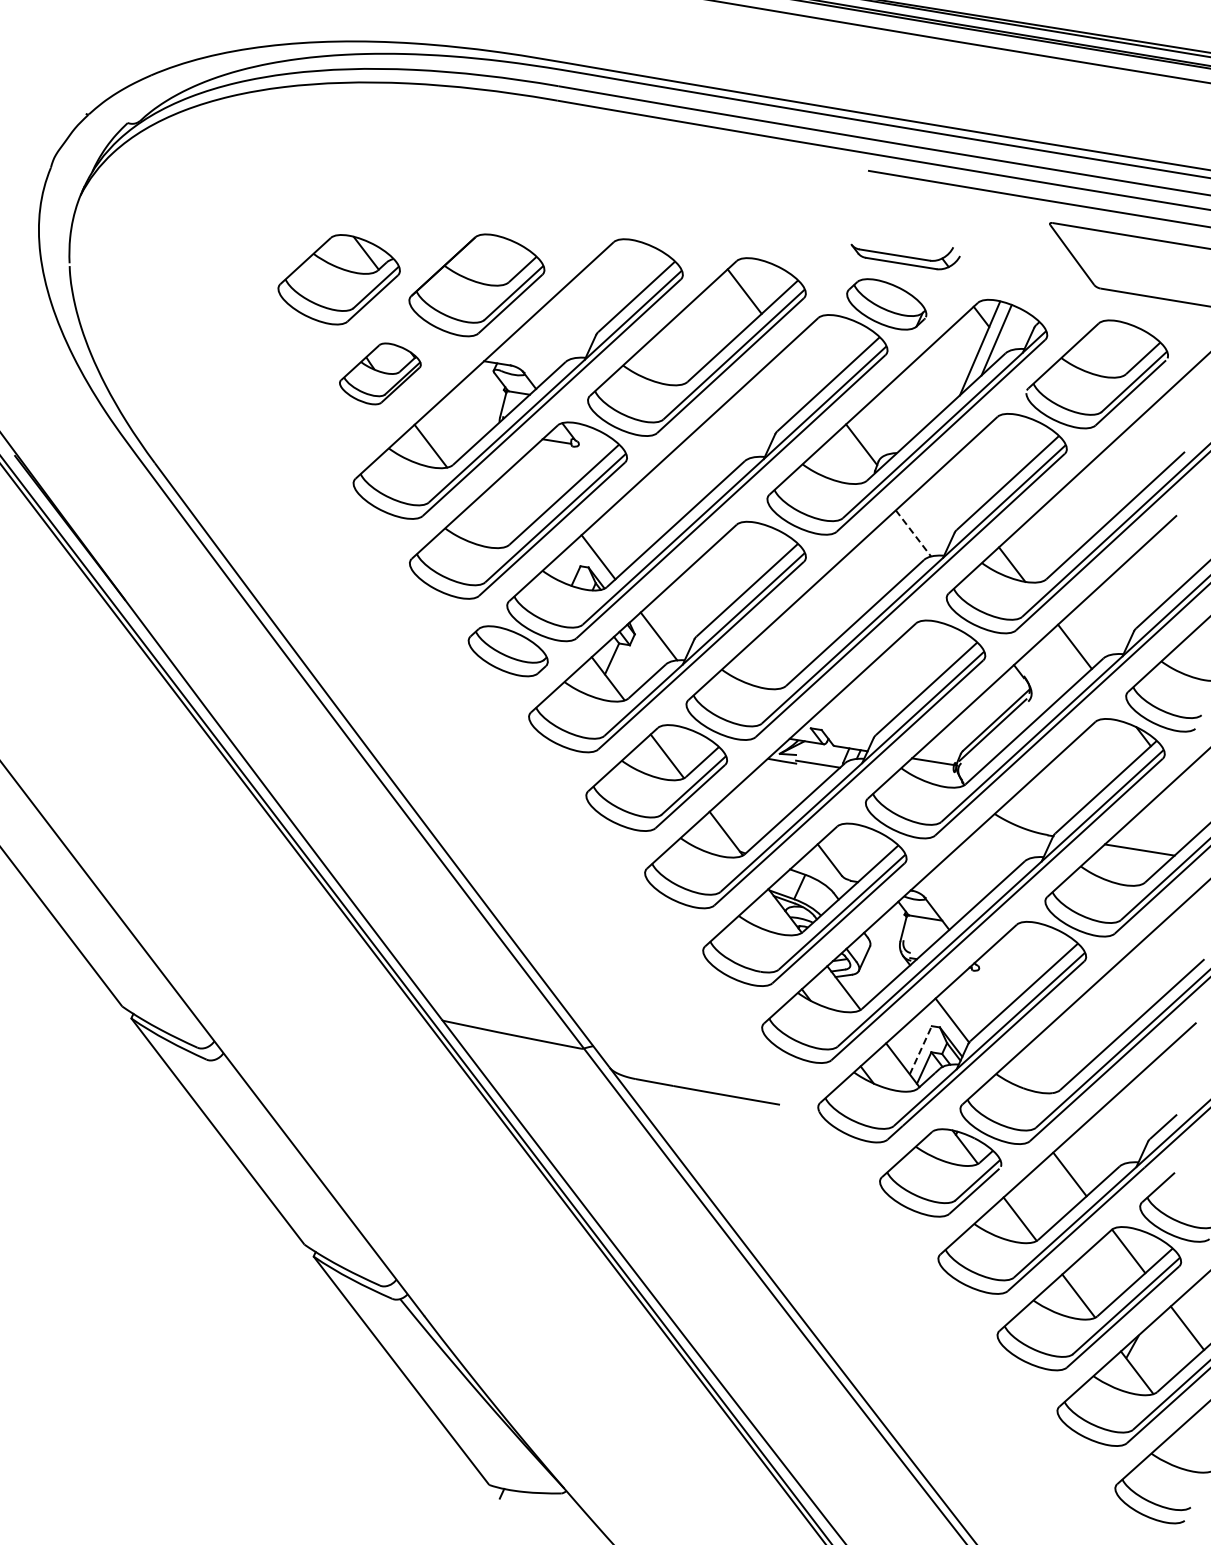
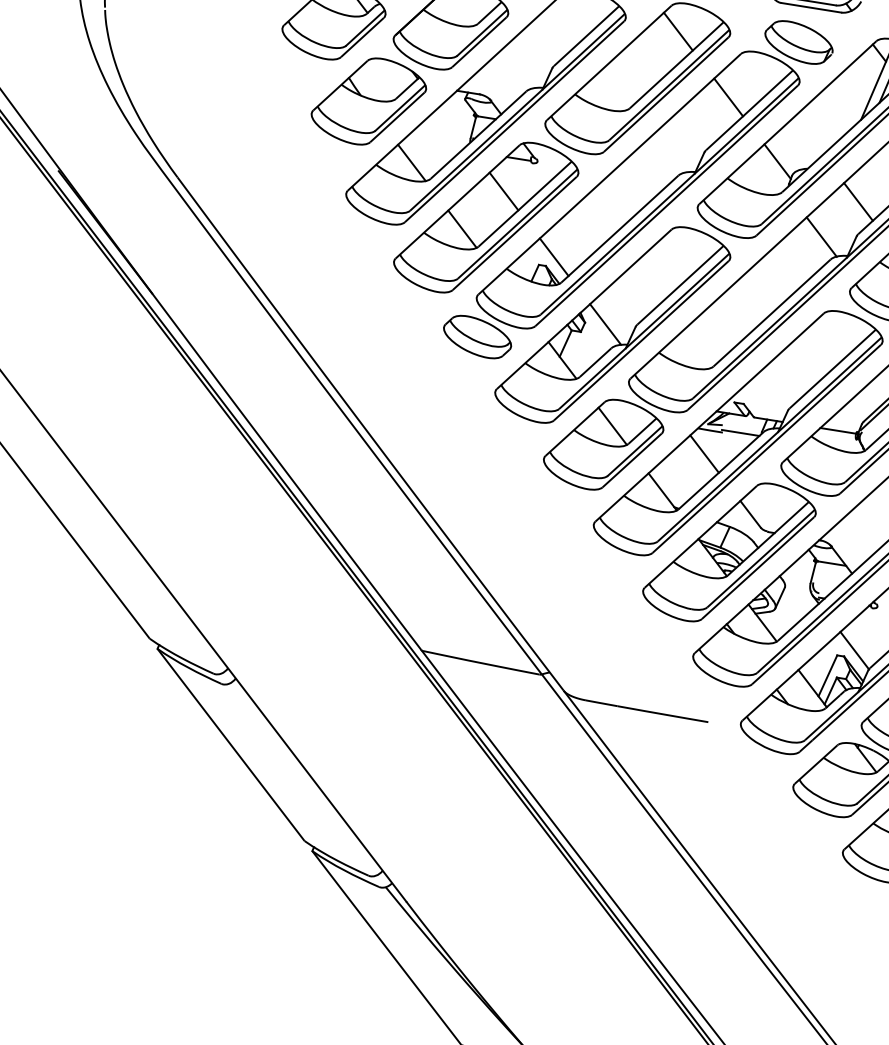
line: (803, 368) -> (728, 96), added
part: (380, 373) -> (369, 101), size x1.67
line: (539, 479) -> (504, 191), added
line: (956, 491) -> (858, 201), added
line: (489, 523) -> (461, 228), added
line: (913, 533) -> (821, 237), dashed -> solid
line: (775, 789) -> (704, 454), added
line: (920, 1050) -> (827, 676), dashed -> solid

